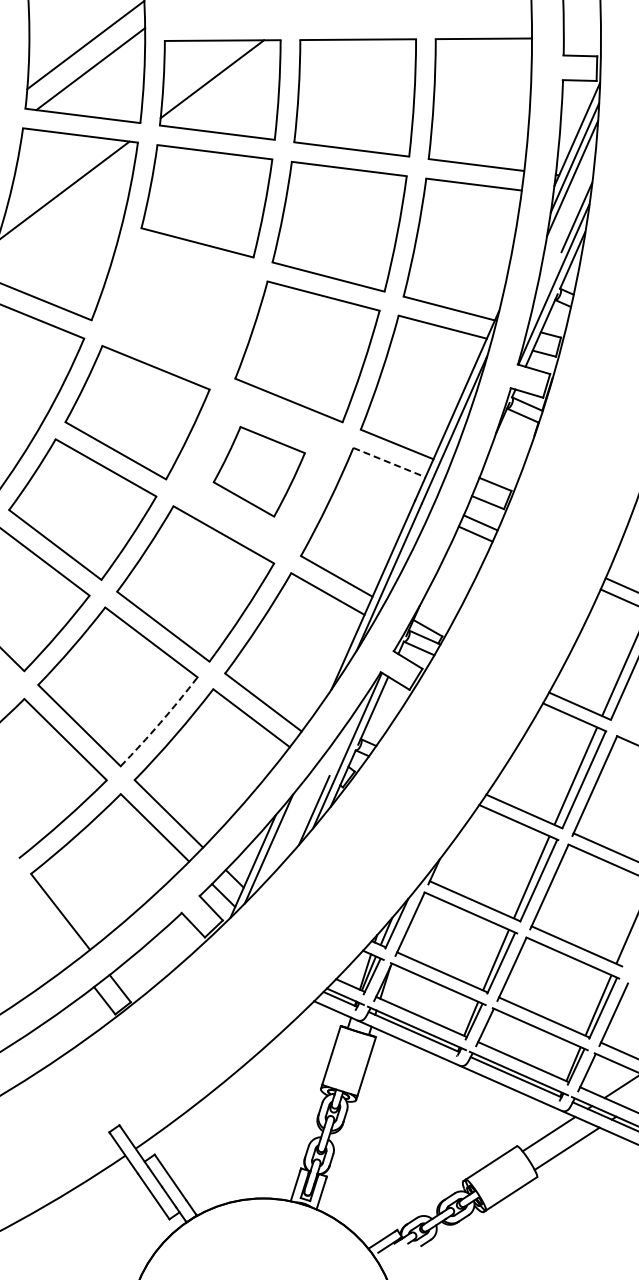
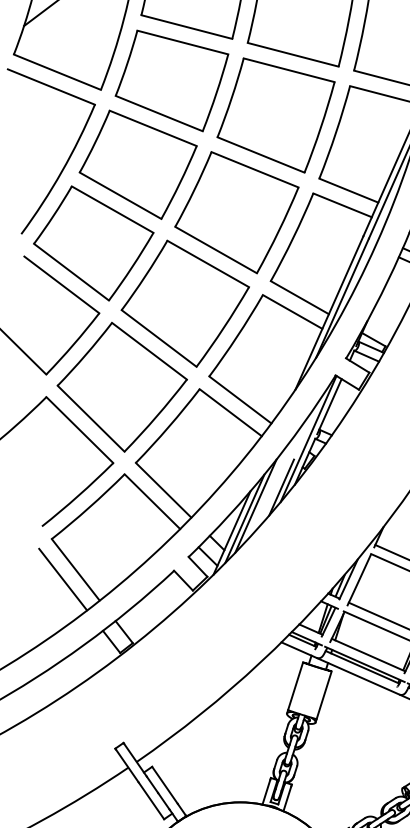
part: (179, 309) -> (172, 81), added
line: (389, 462) -> (342, 205), dashed -> solid
part: (259, 471) -> (237, 212), size x1.67
arc: (160, 722) -> (156, 416), dashed -> solid
line: (282, 833) -> (255, 506), added
line: (44, 923) -> (62, 579), added

